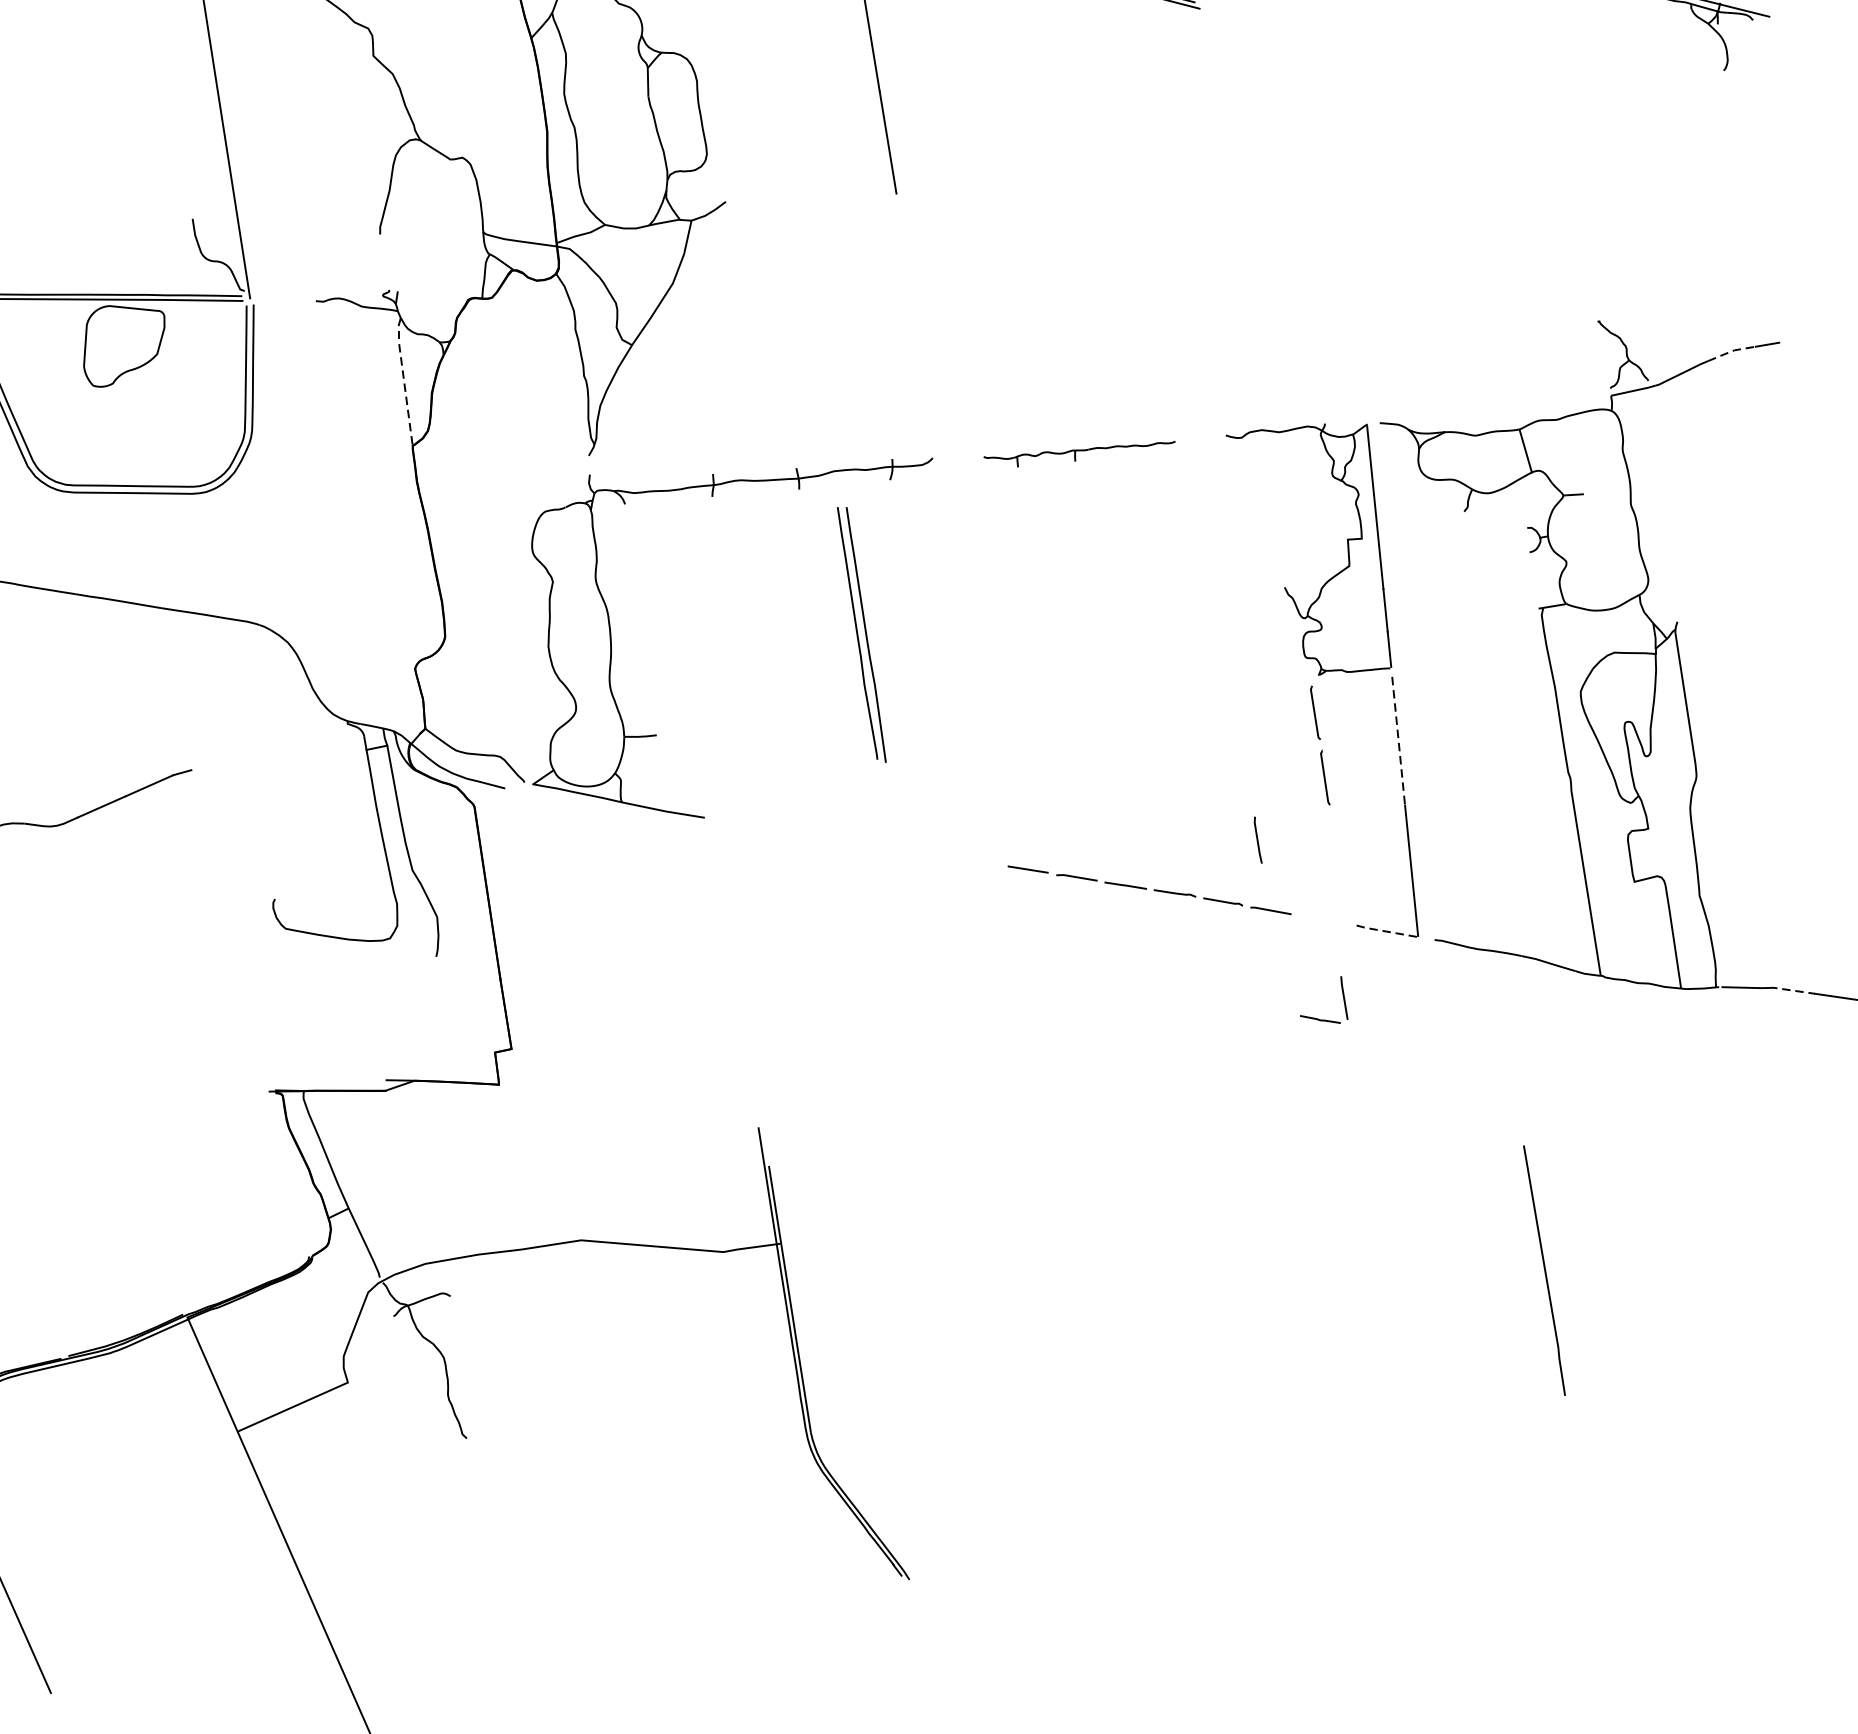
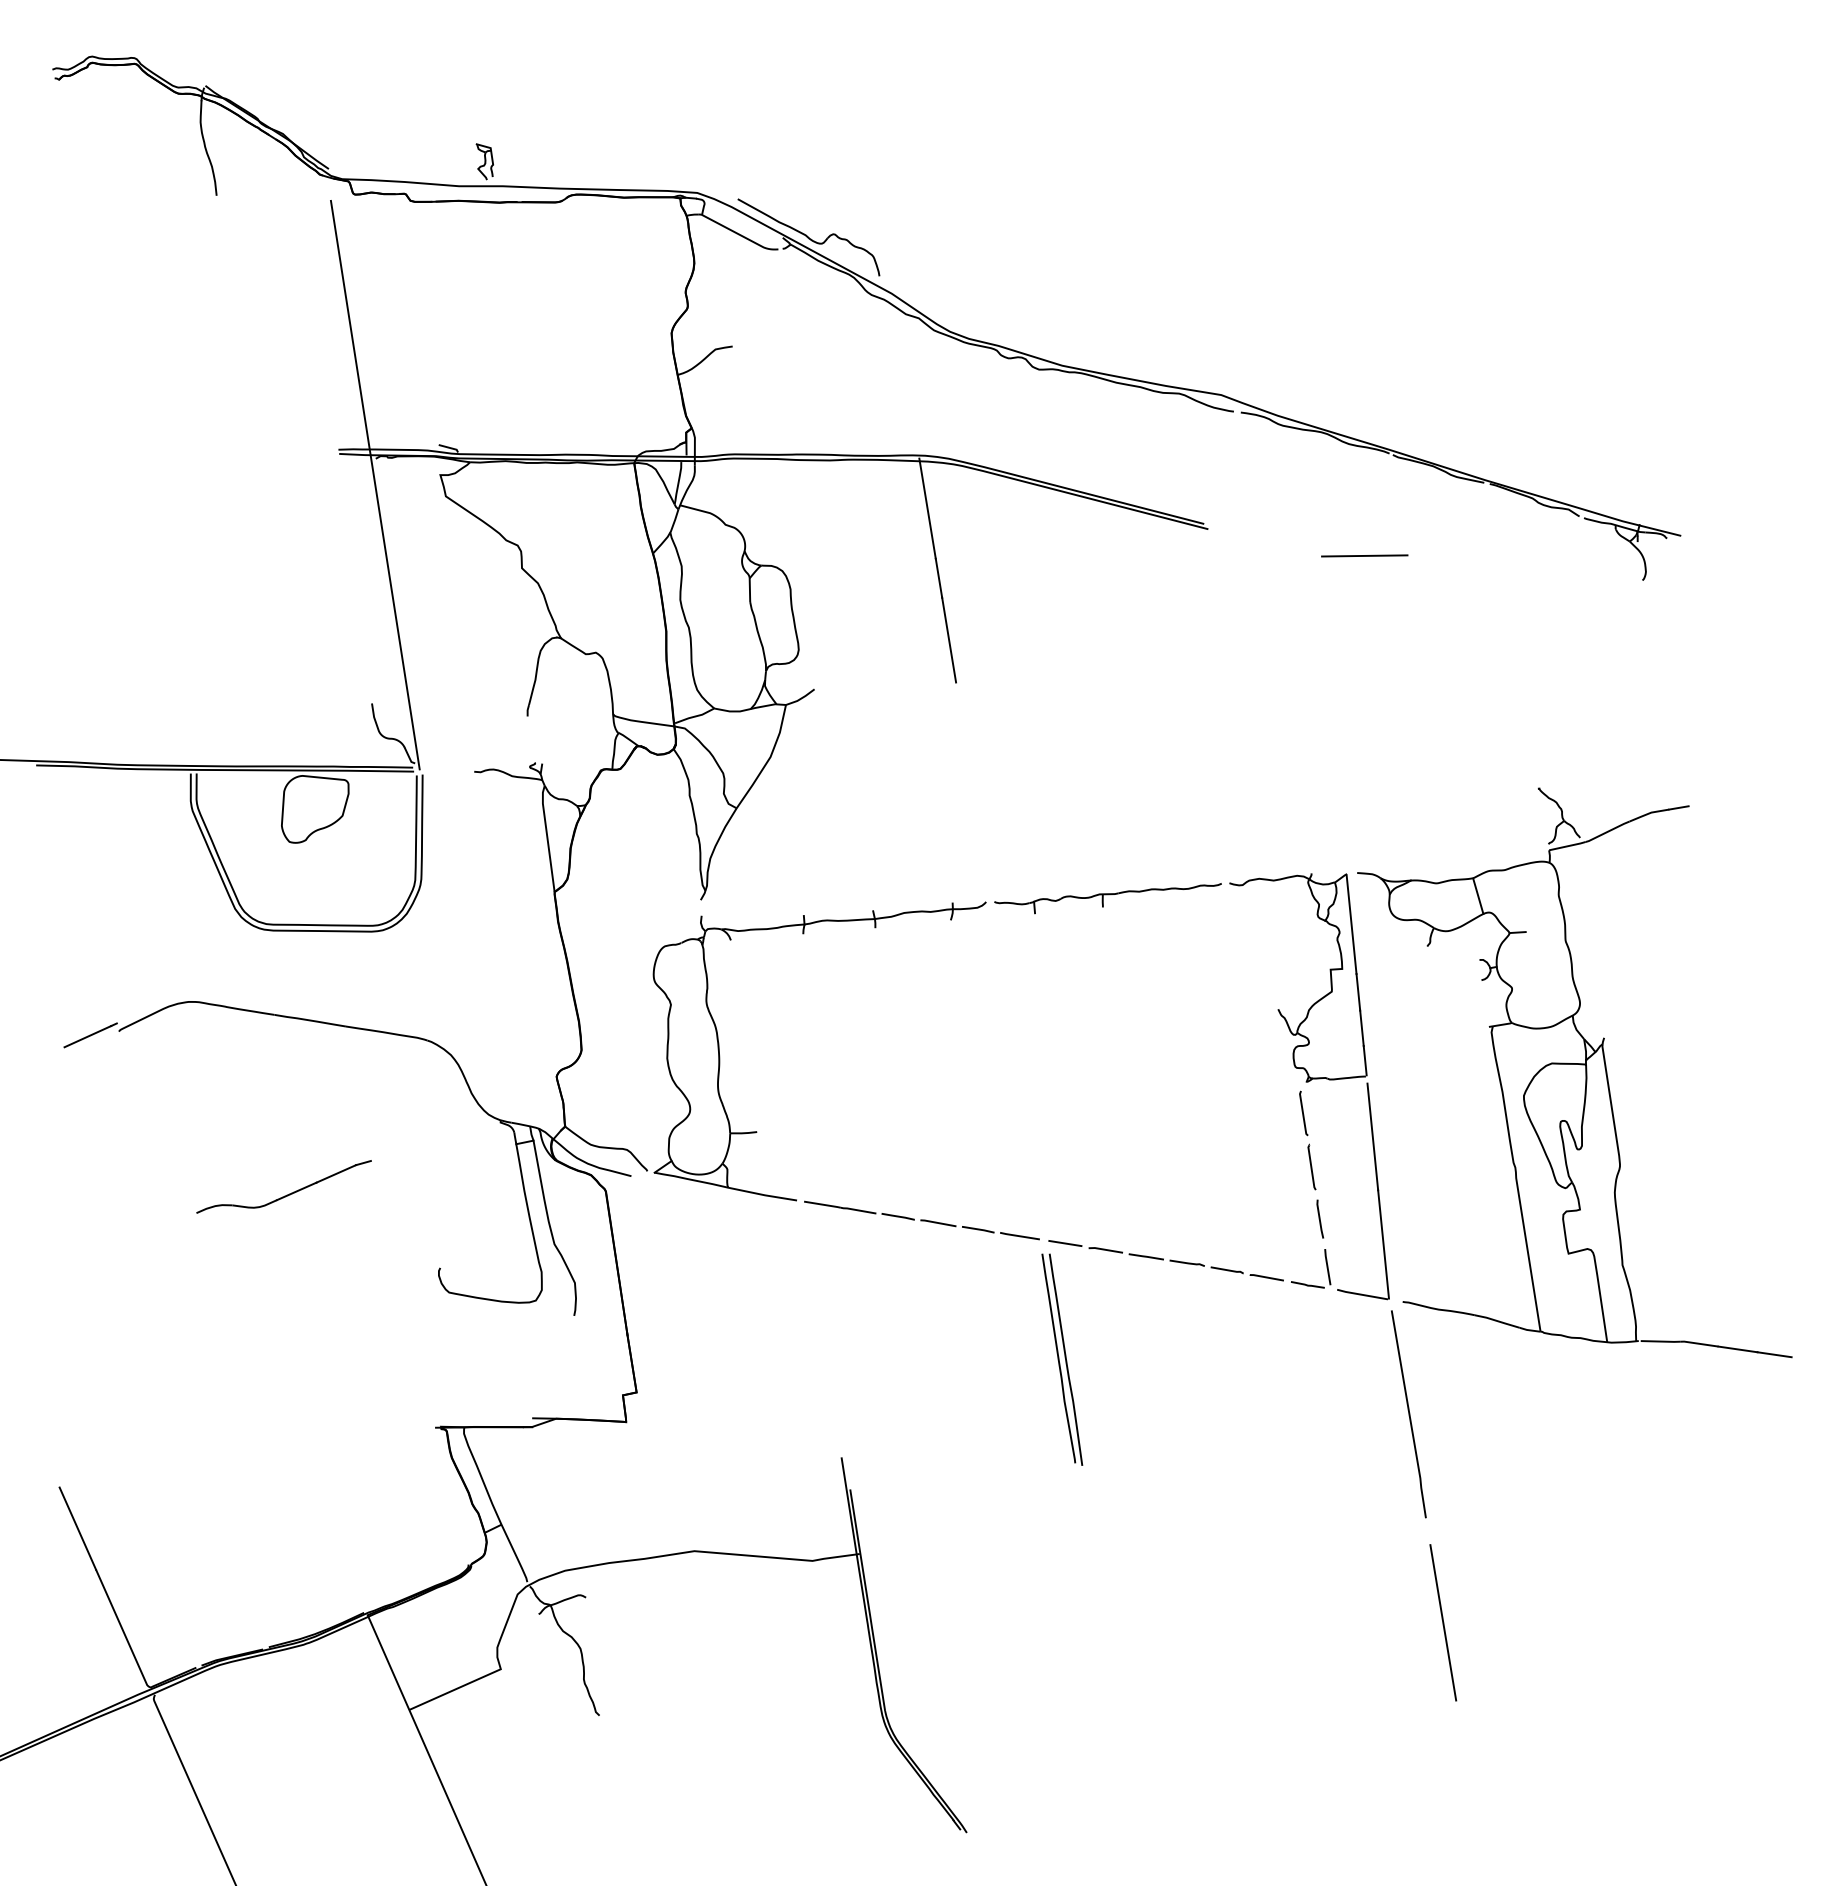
line: (1388, 40) -> (1364, 555), added
line: (1730, 351) -> (1648, 813), dashed -> solid
line: (404, 380) -> (547, 837), dashed -> solid
part: (1078, 453) -> (1107, 898), size x1.43
part: (862, 634) -> (1062, 1359), moved
line: (1398, 740) -> (1372, 1136), dashed -> solid
line: (1257, 839) -> (1319, 1218), moved
part: (854, 841) -> (921, 1220), added
line: (1383, 931) -> (1360, 1294), dashed -> solid
line: (1791, 990) -> (1698, 1343), dashed -> solid
part: (1342, 999) -> (1326, 1268), moved
line: (1544, 1270) -> (1408, 1414), moved
line: (1483, 1326) -> (1443, 1622), added

